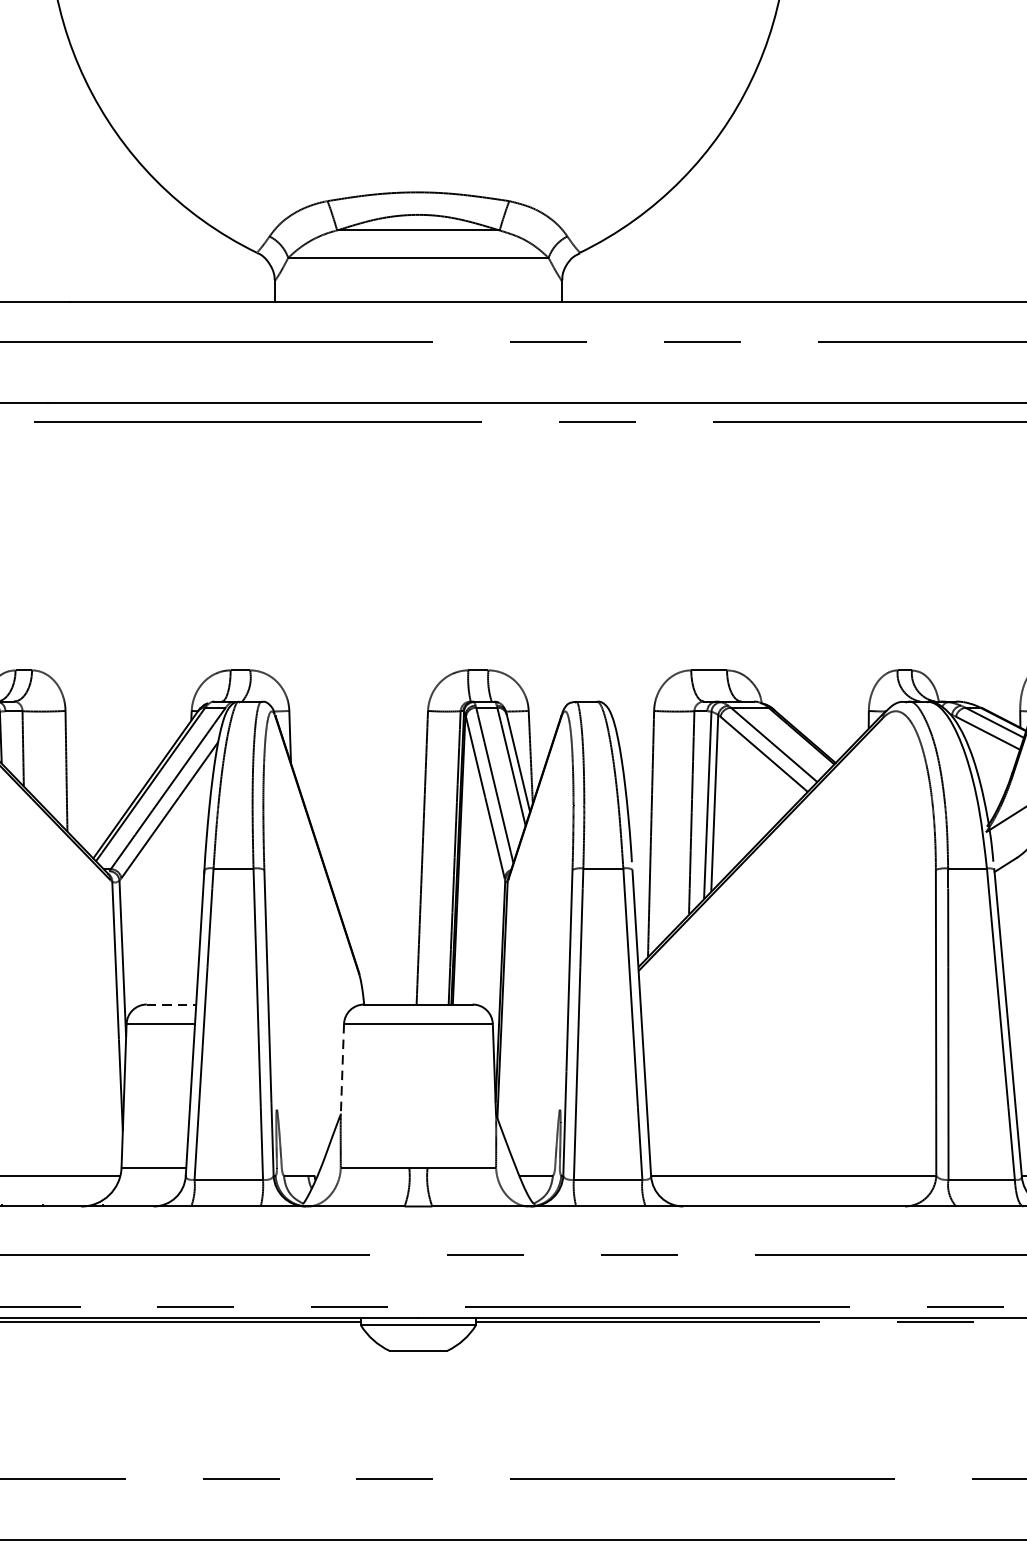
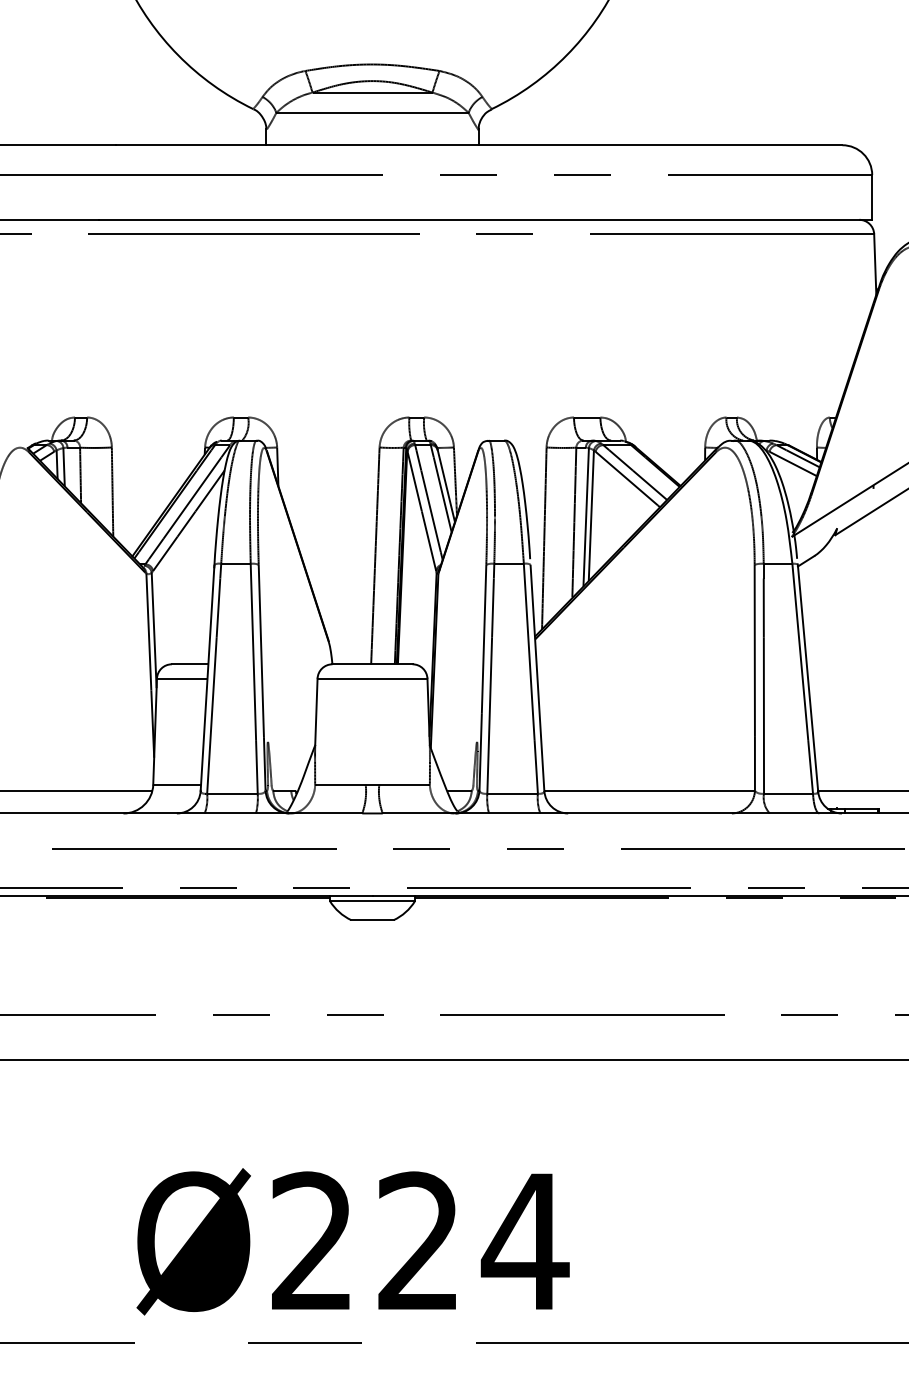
line: (171, 1004) -> (190, 664), dashed -> solid
line: (342, 1069) -> (316, 712), dashed -> solid

